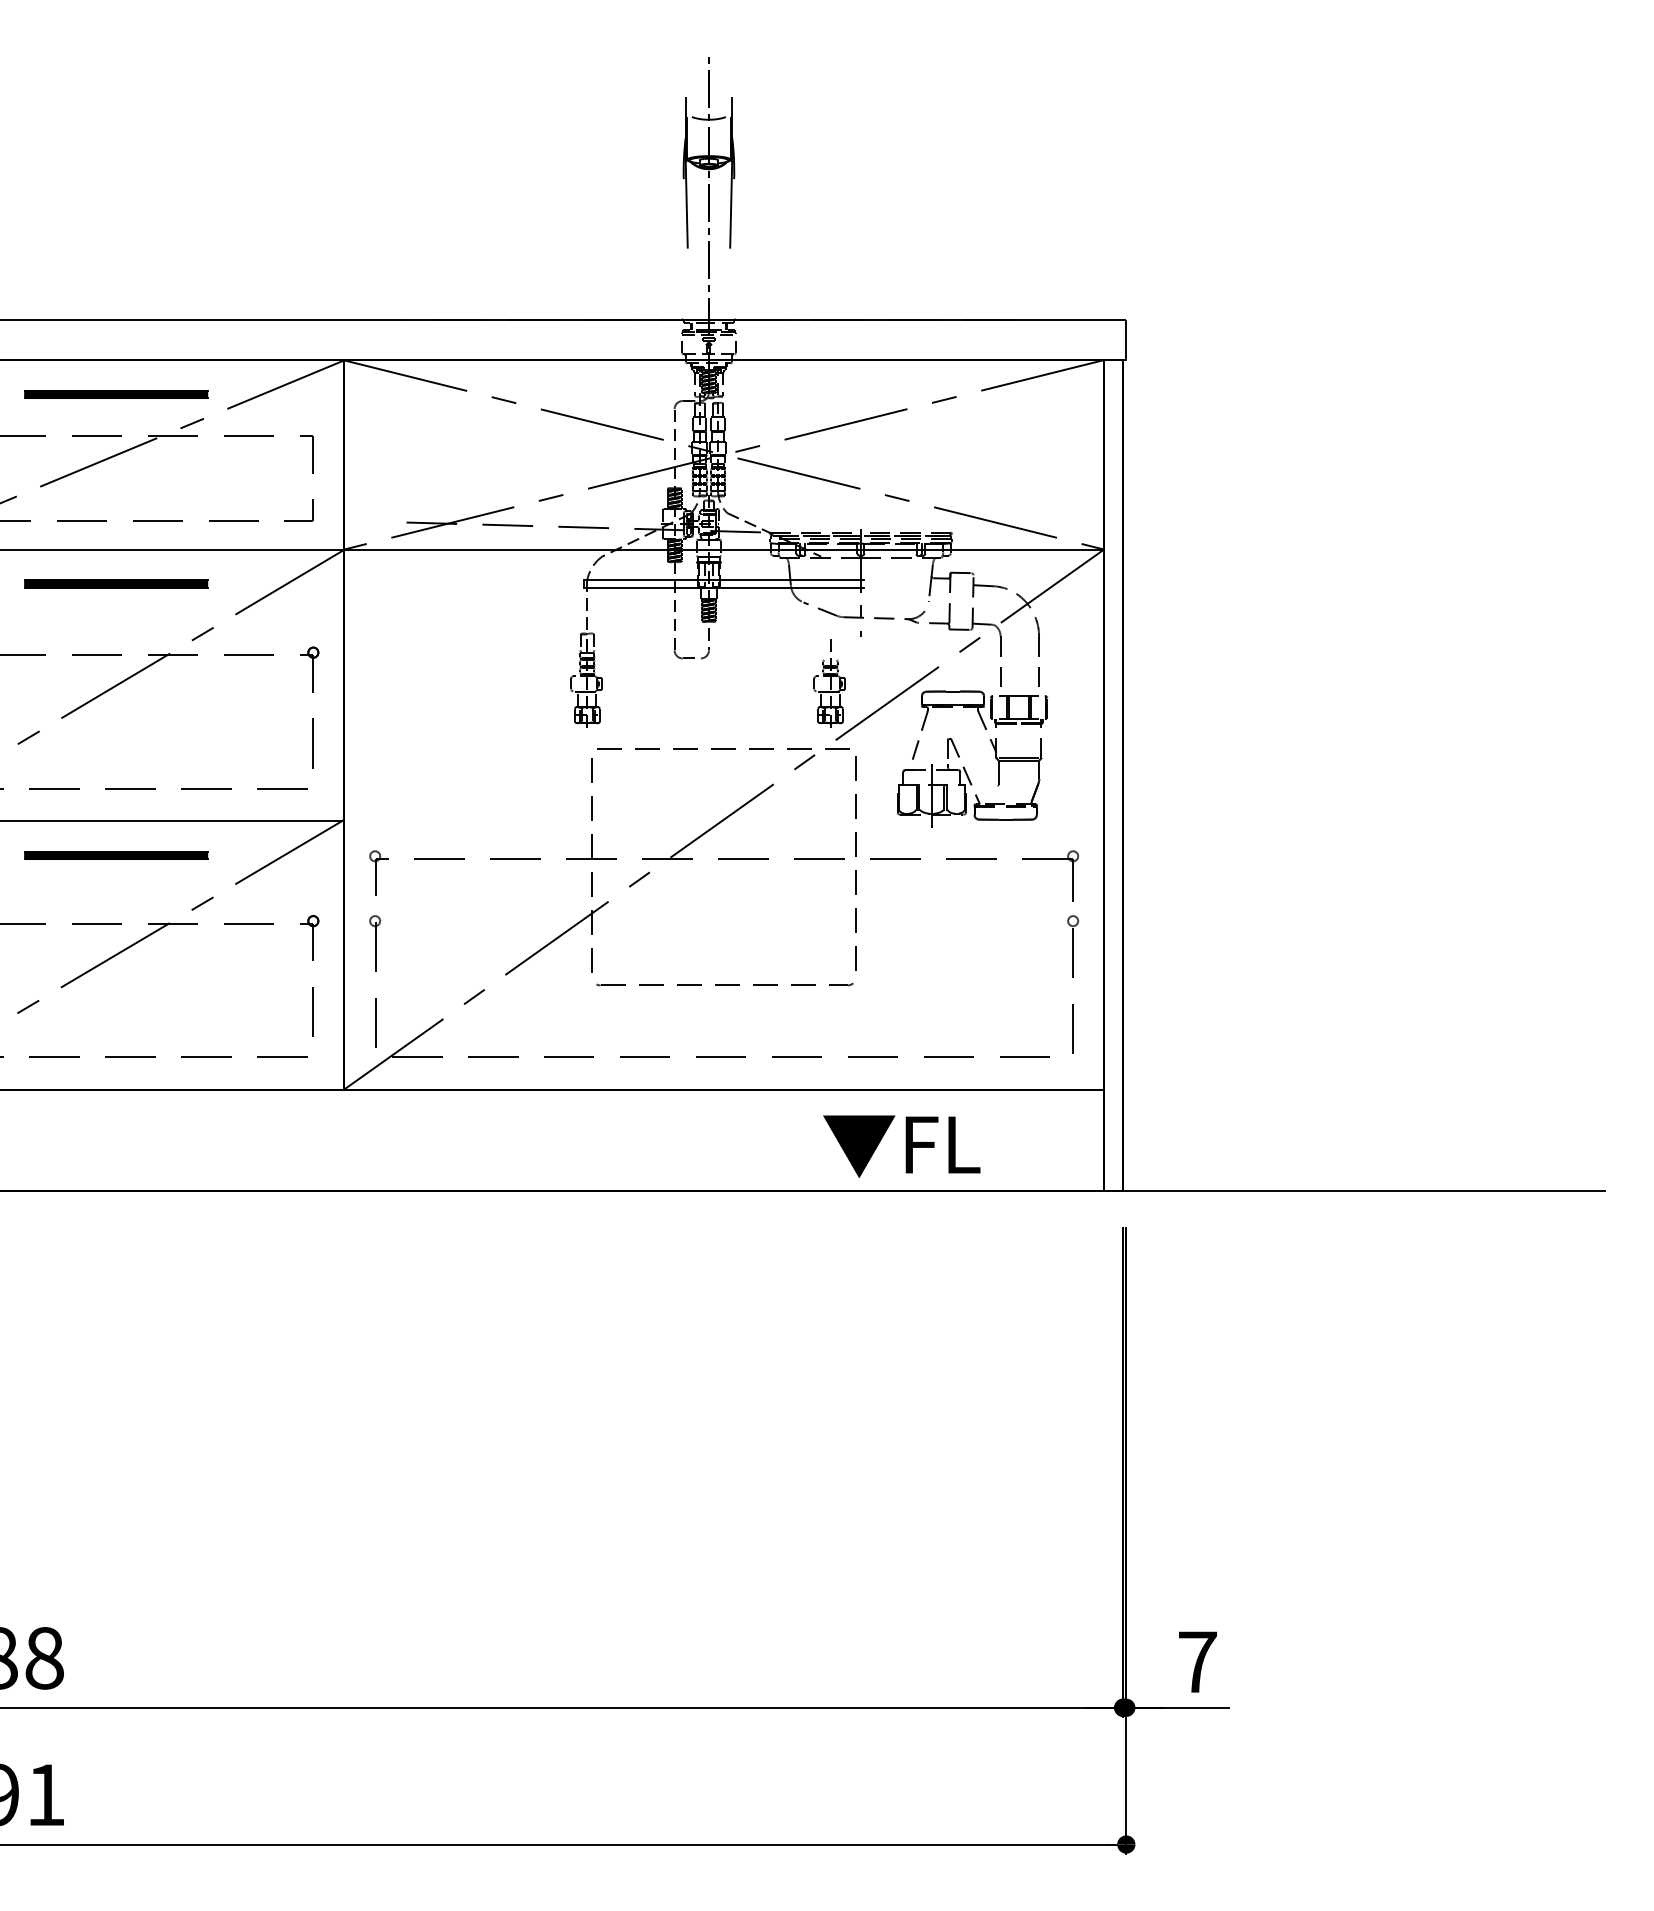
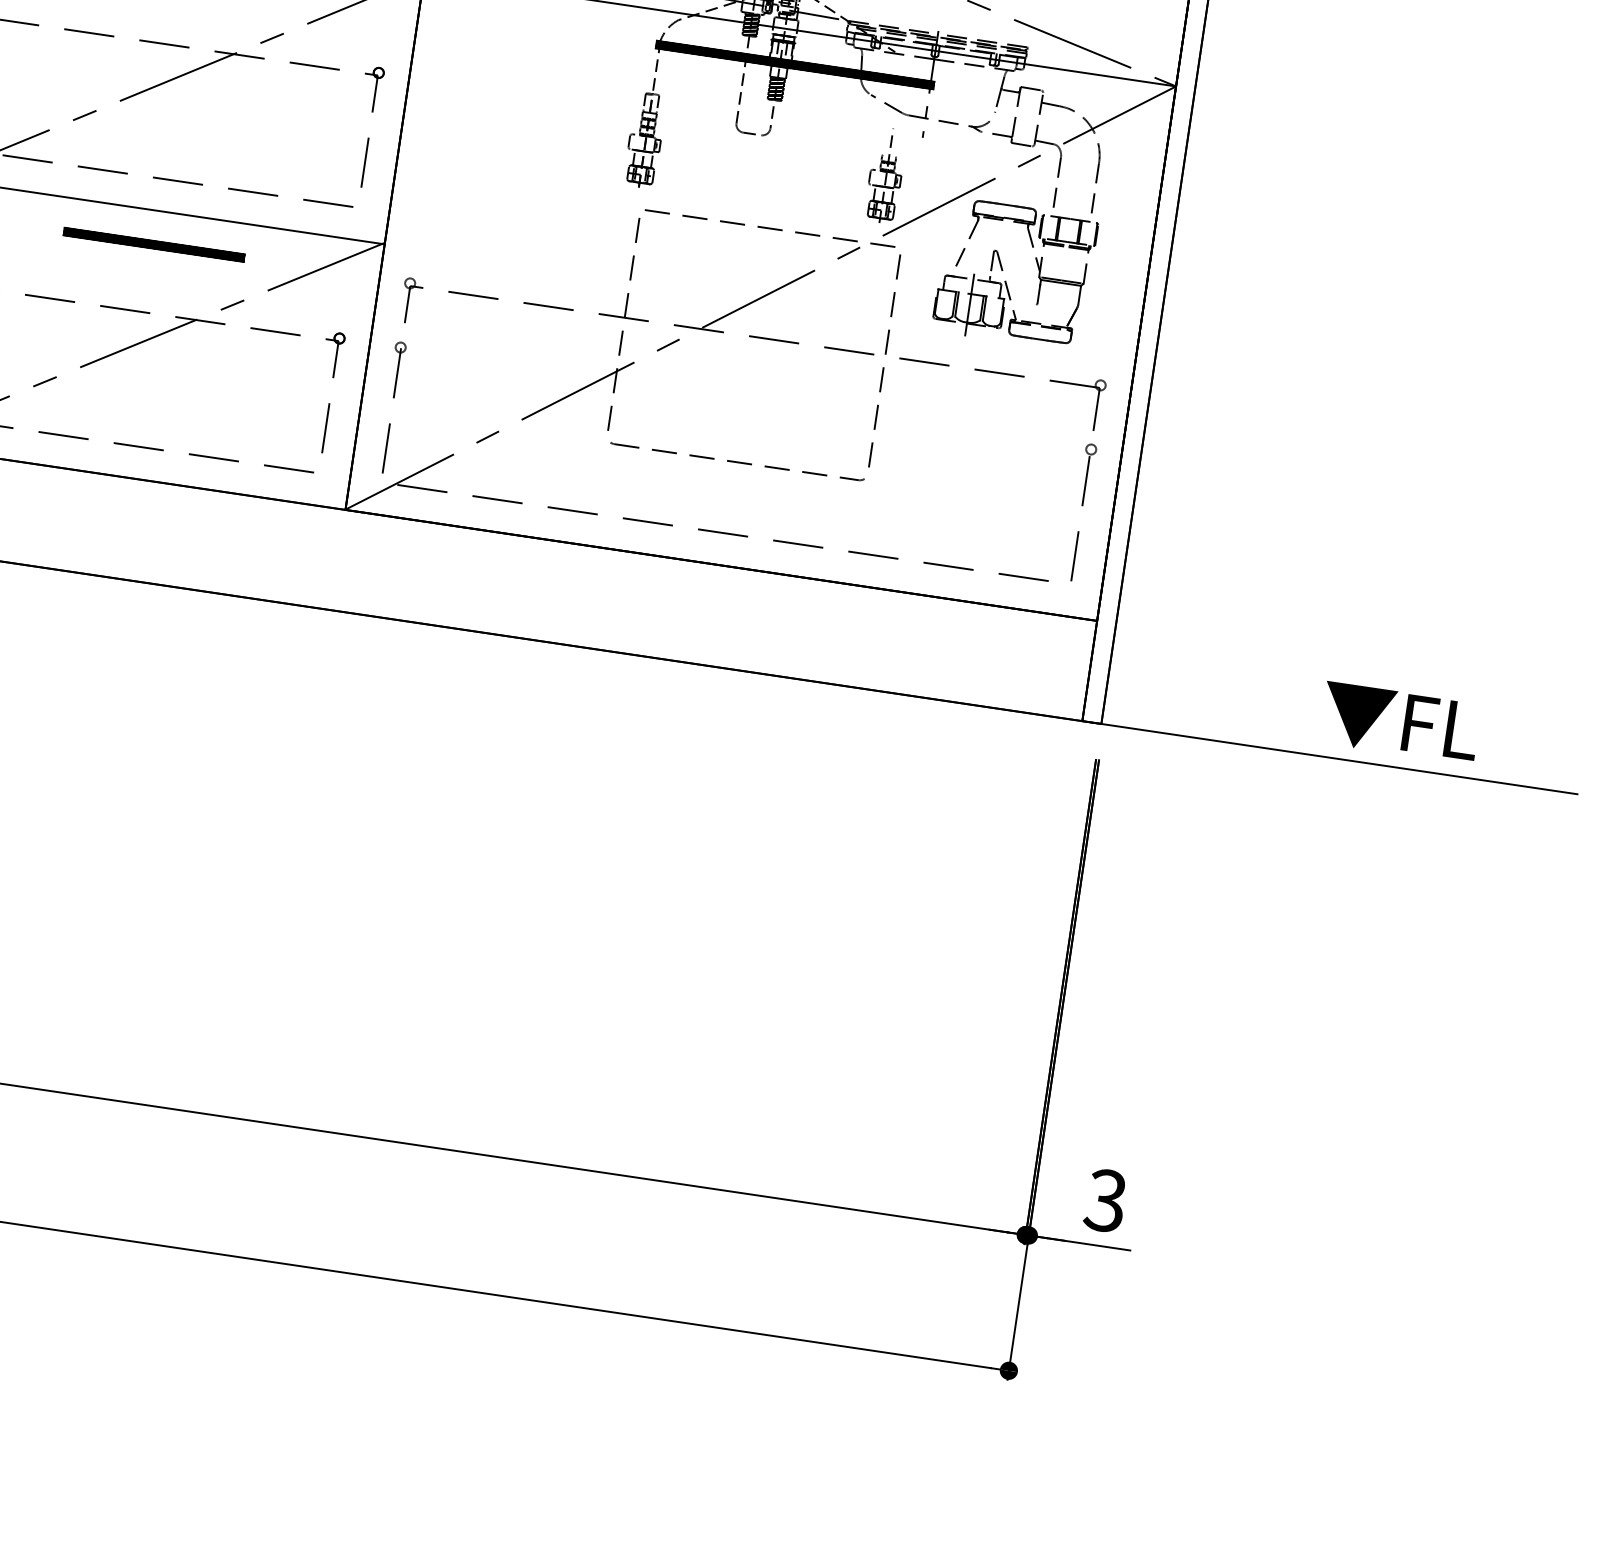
hatch: (723, 583) -> (794, 64), added
text: (901, 1146) -> (1399, 722), moved
text: (1196, 1661) -> (1105, 1199), 7 -> 3

